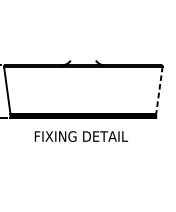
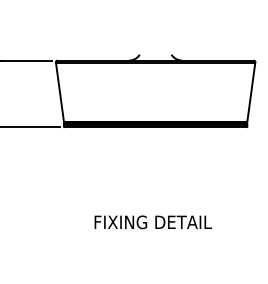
line: (159, 90) -> (251, 92), dashed -> solid
text: (80, 136) -> (152, 222), moved

